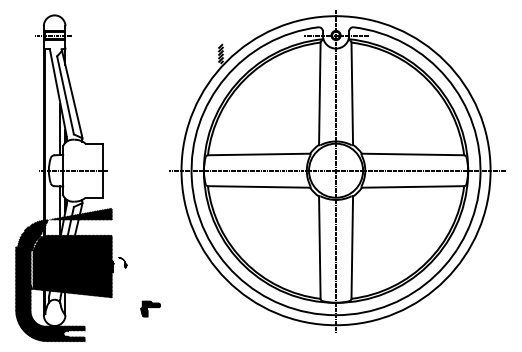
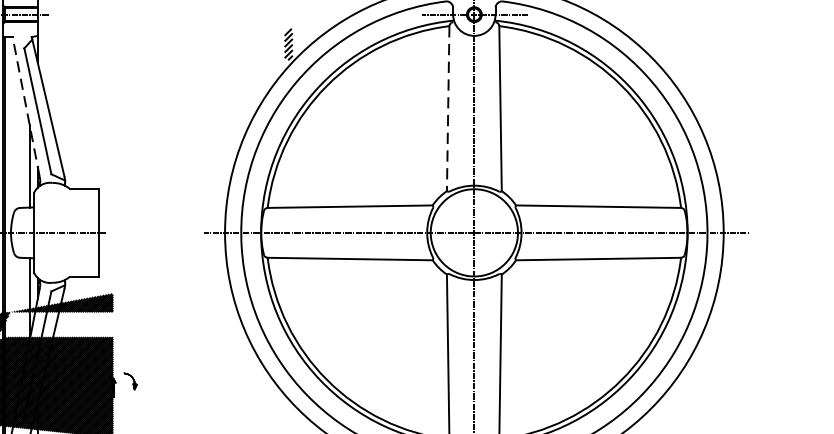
line: (58, 92) -> (26, 106), solid -> dashed
line: (319, 94) -> (447, 109), solid -> dashed

